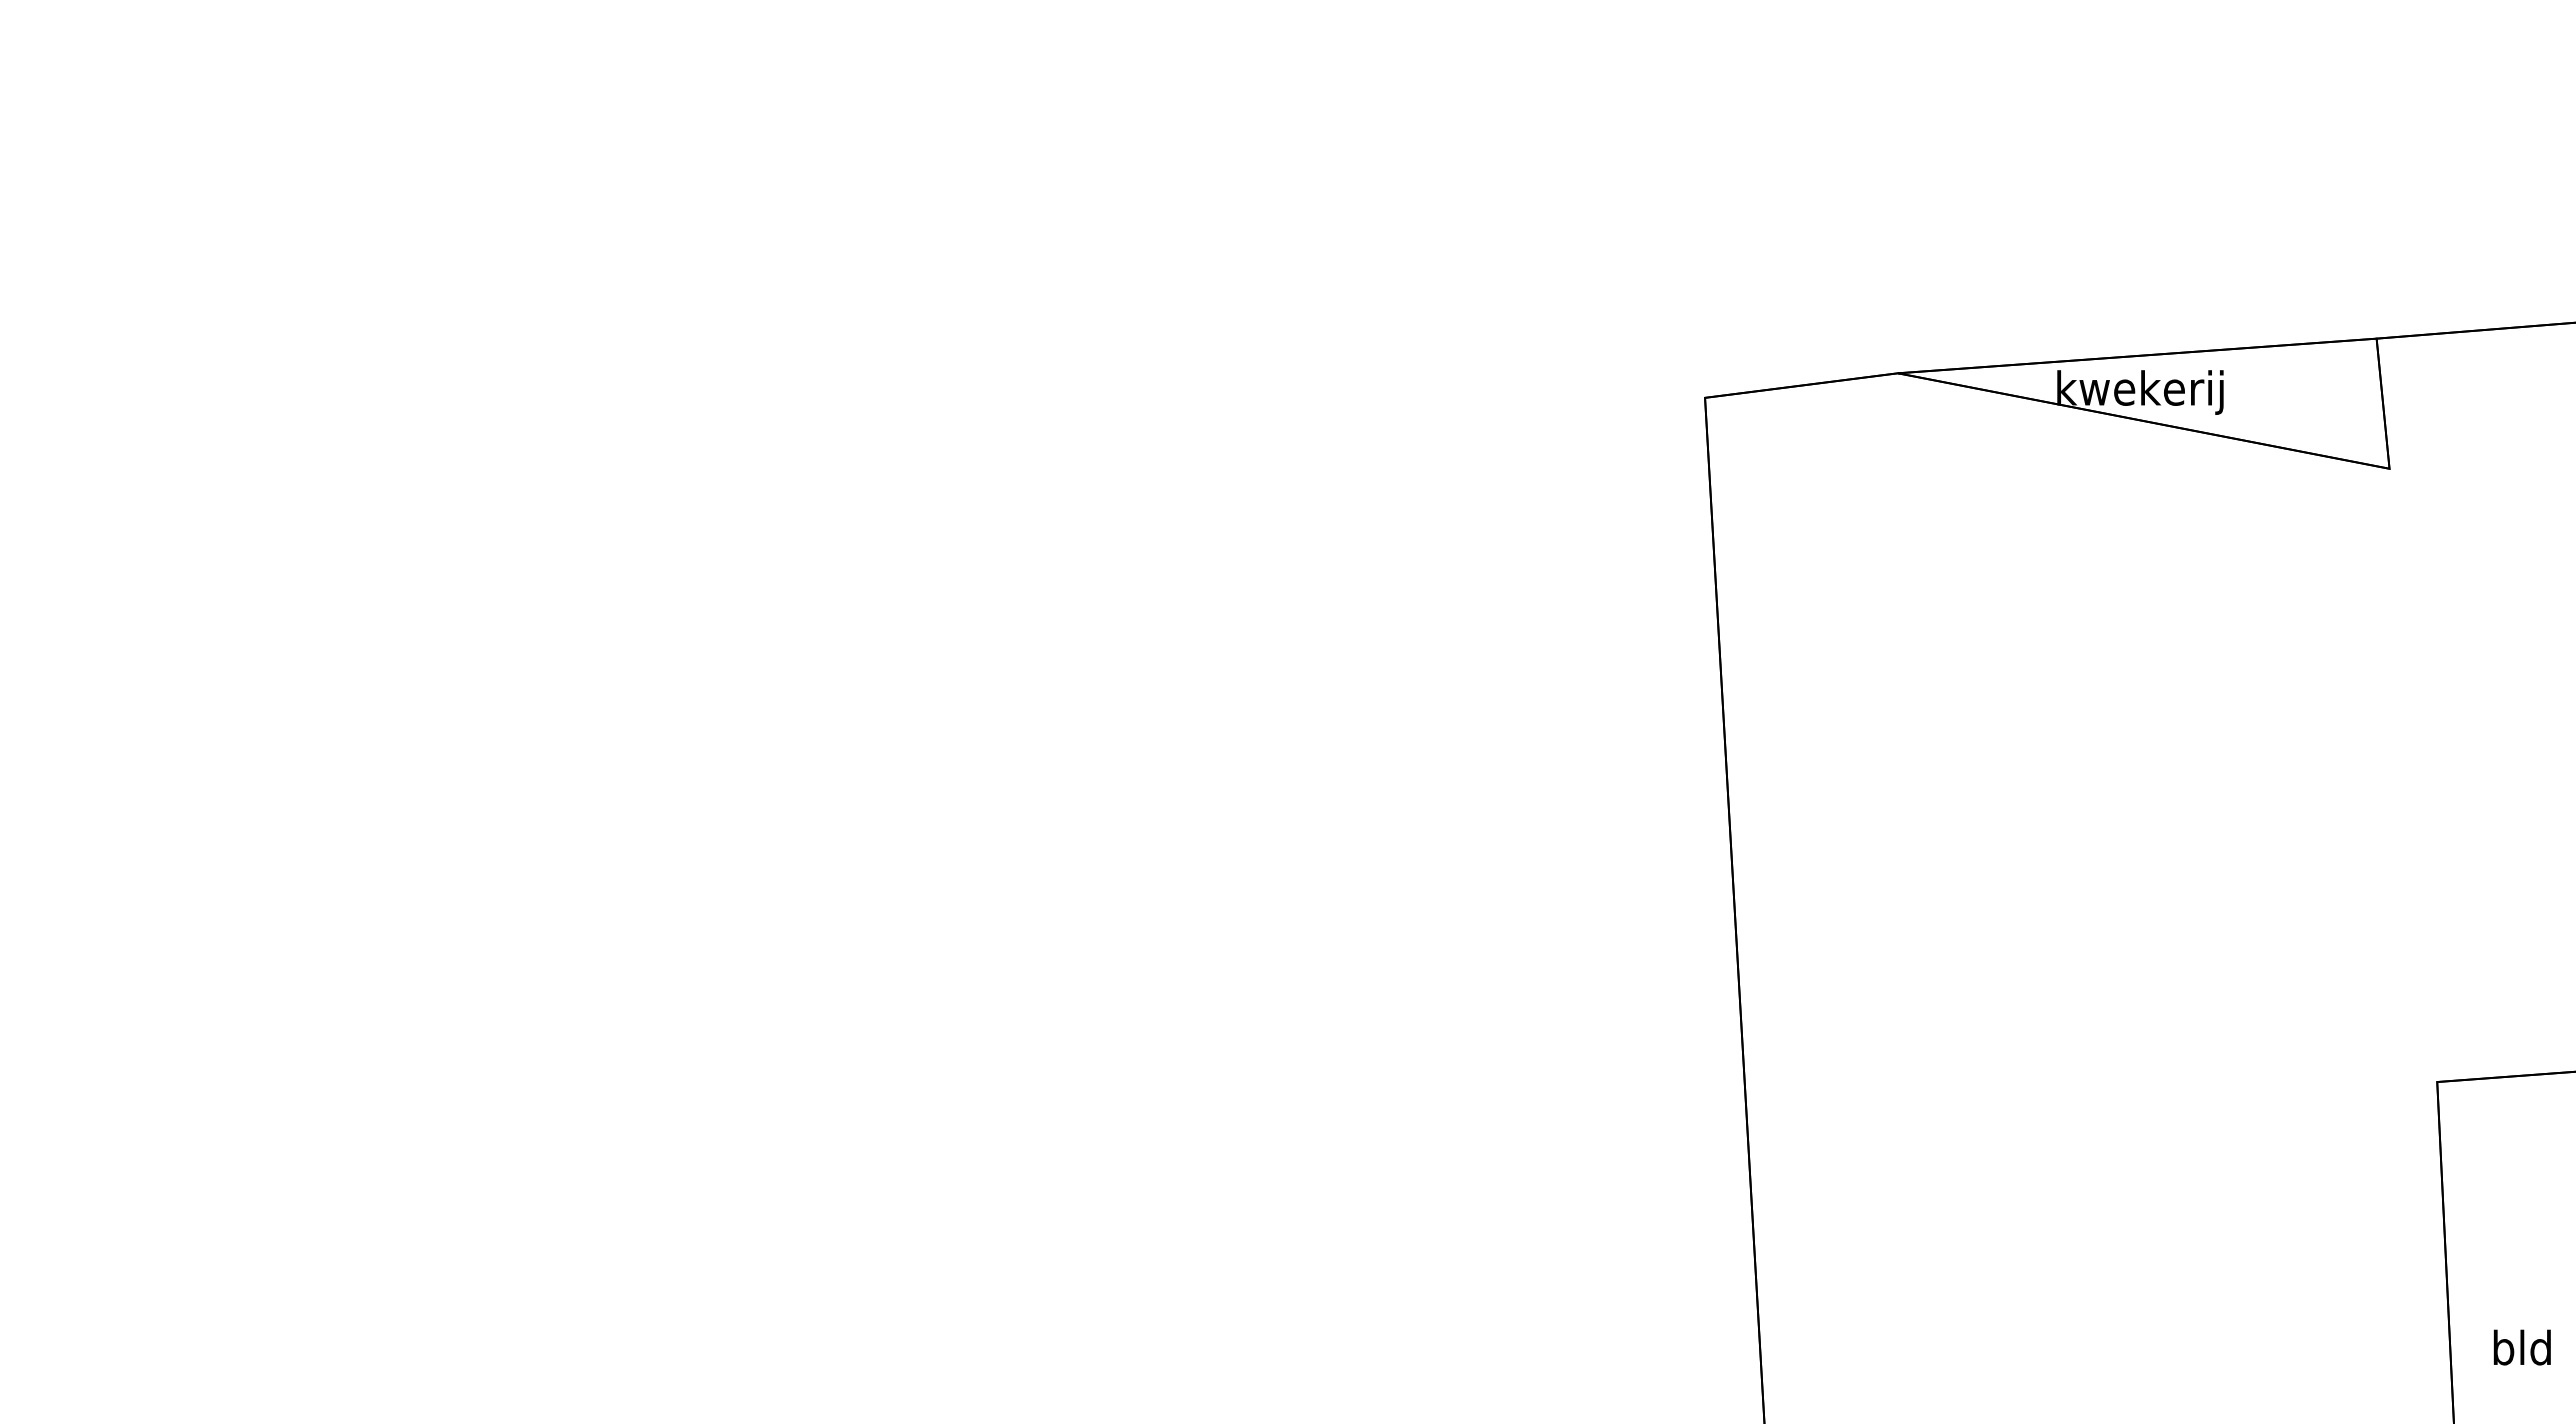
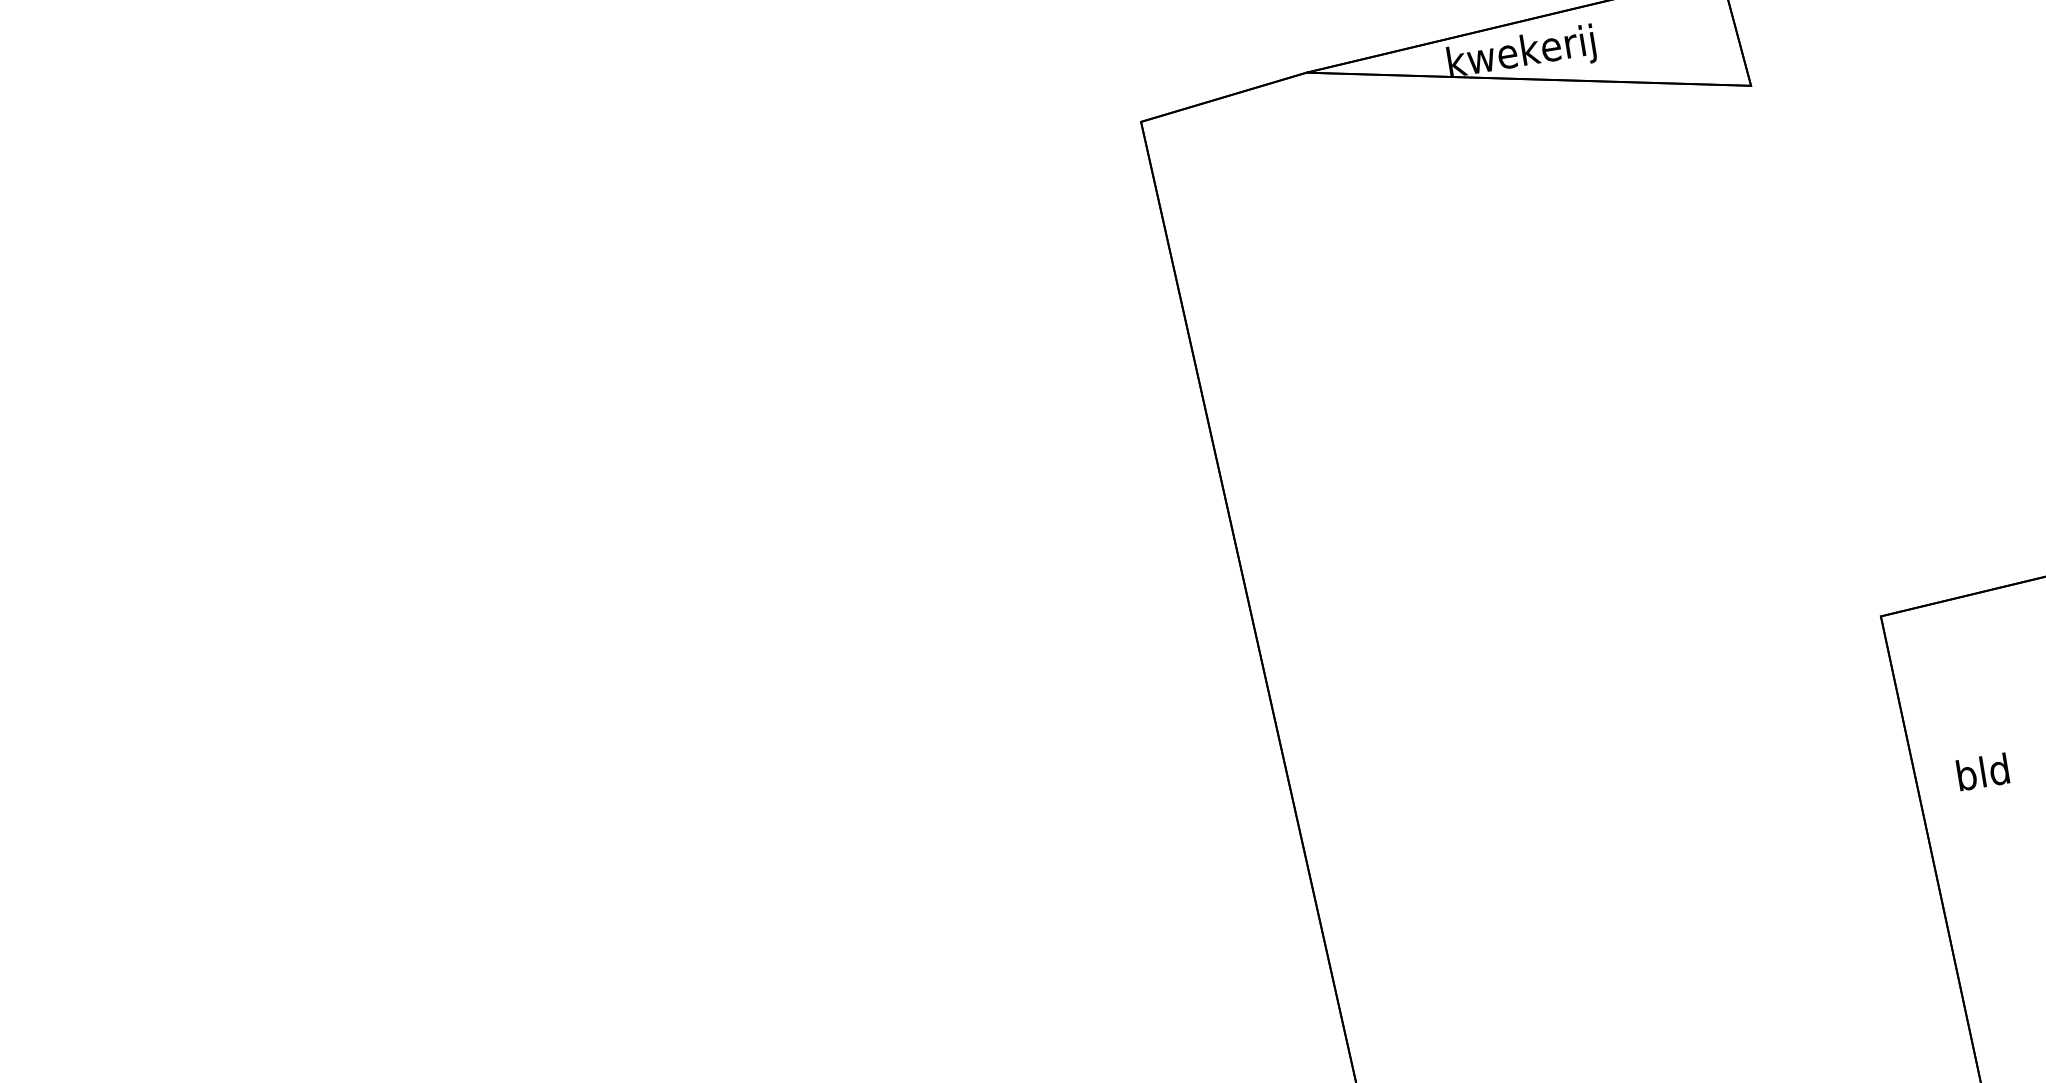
text: (2521, 1347) -> (1982, 772), moved

